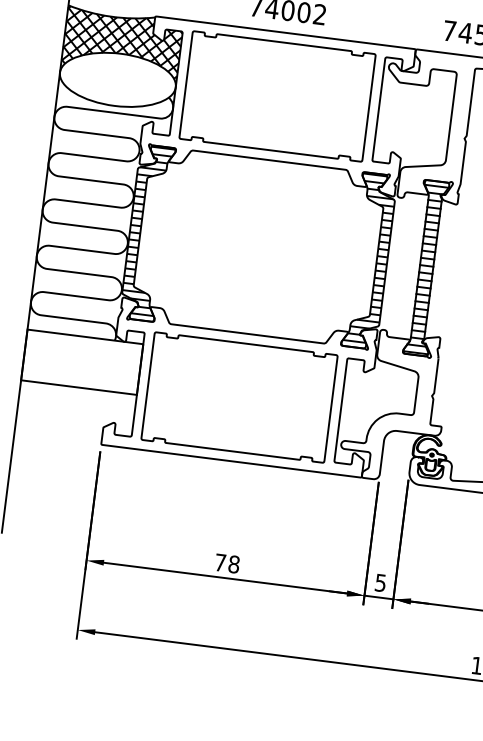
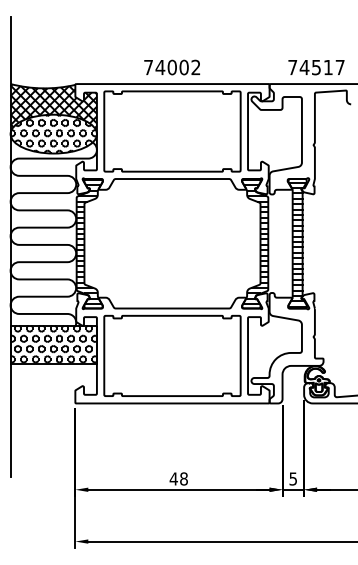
hatch: (117, 78) -> (53, 133), added
hatch: (82, 360) -> (53, 343), added
text: (220, 562) -> (173, 478), 78 -> 48

